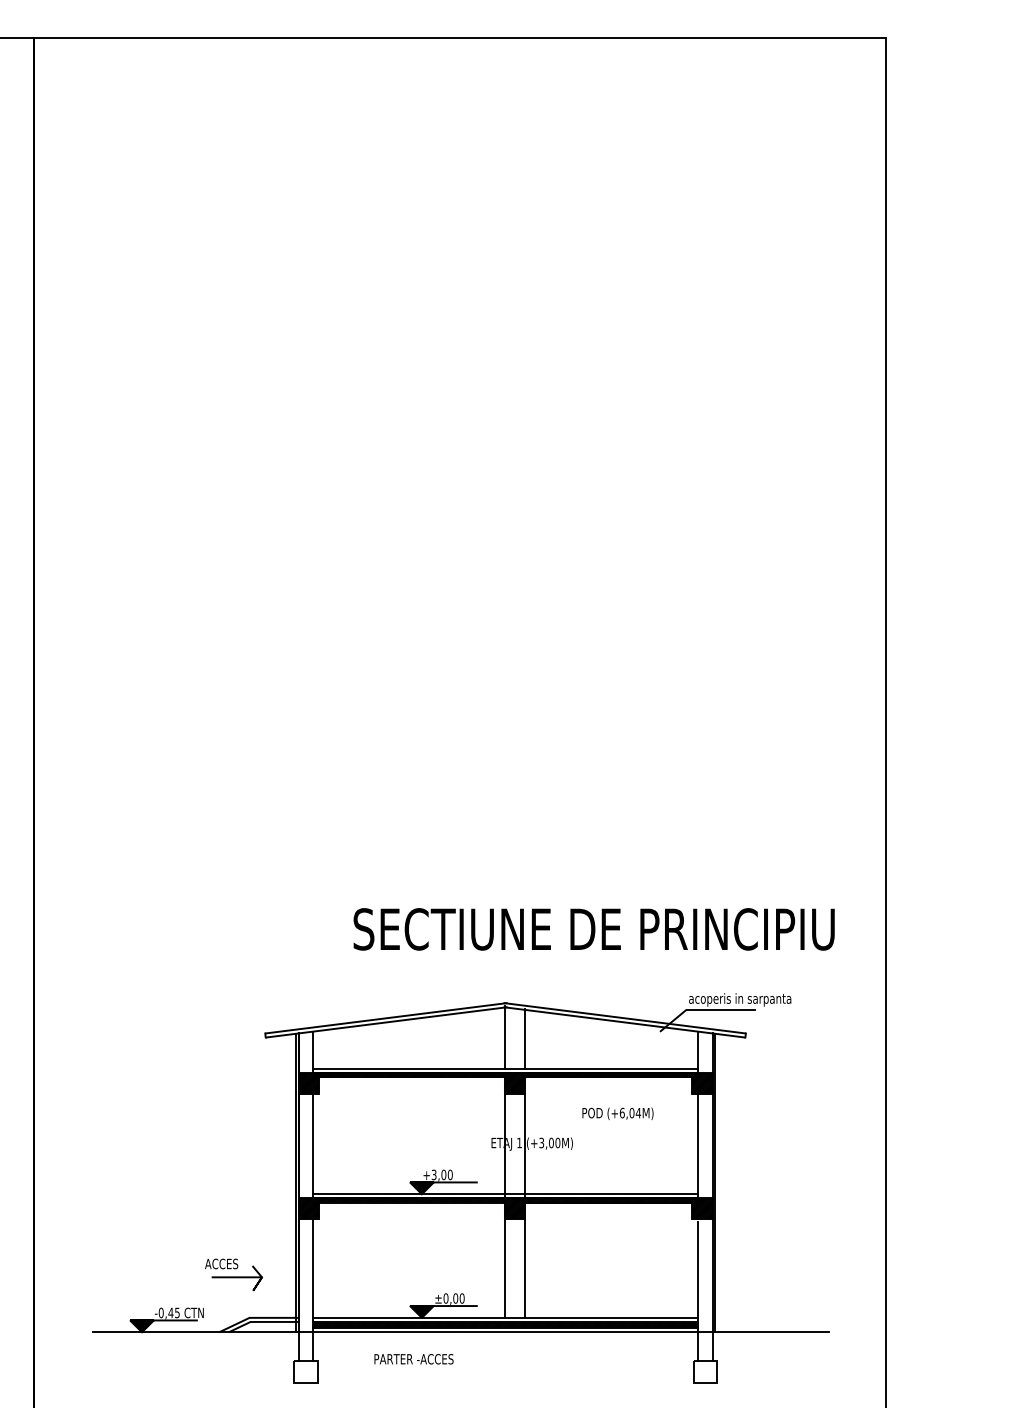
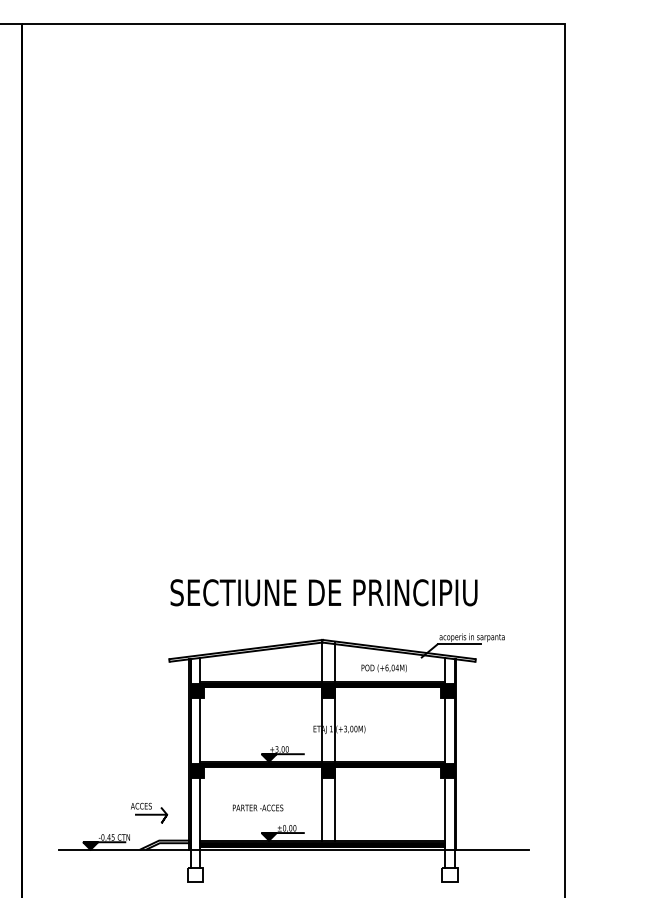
text: (593, 928) -> (323, 592), moved
text: (616, 1113) -> (383, 668), moved
text: (414, 1358) -> (258, 807), moved

